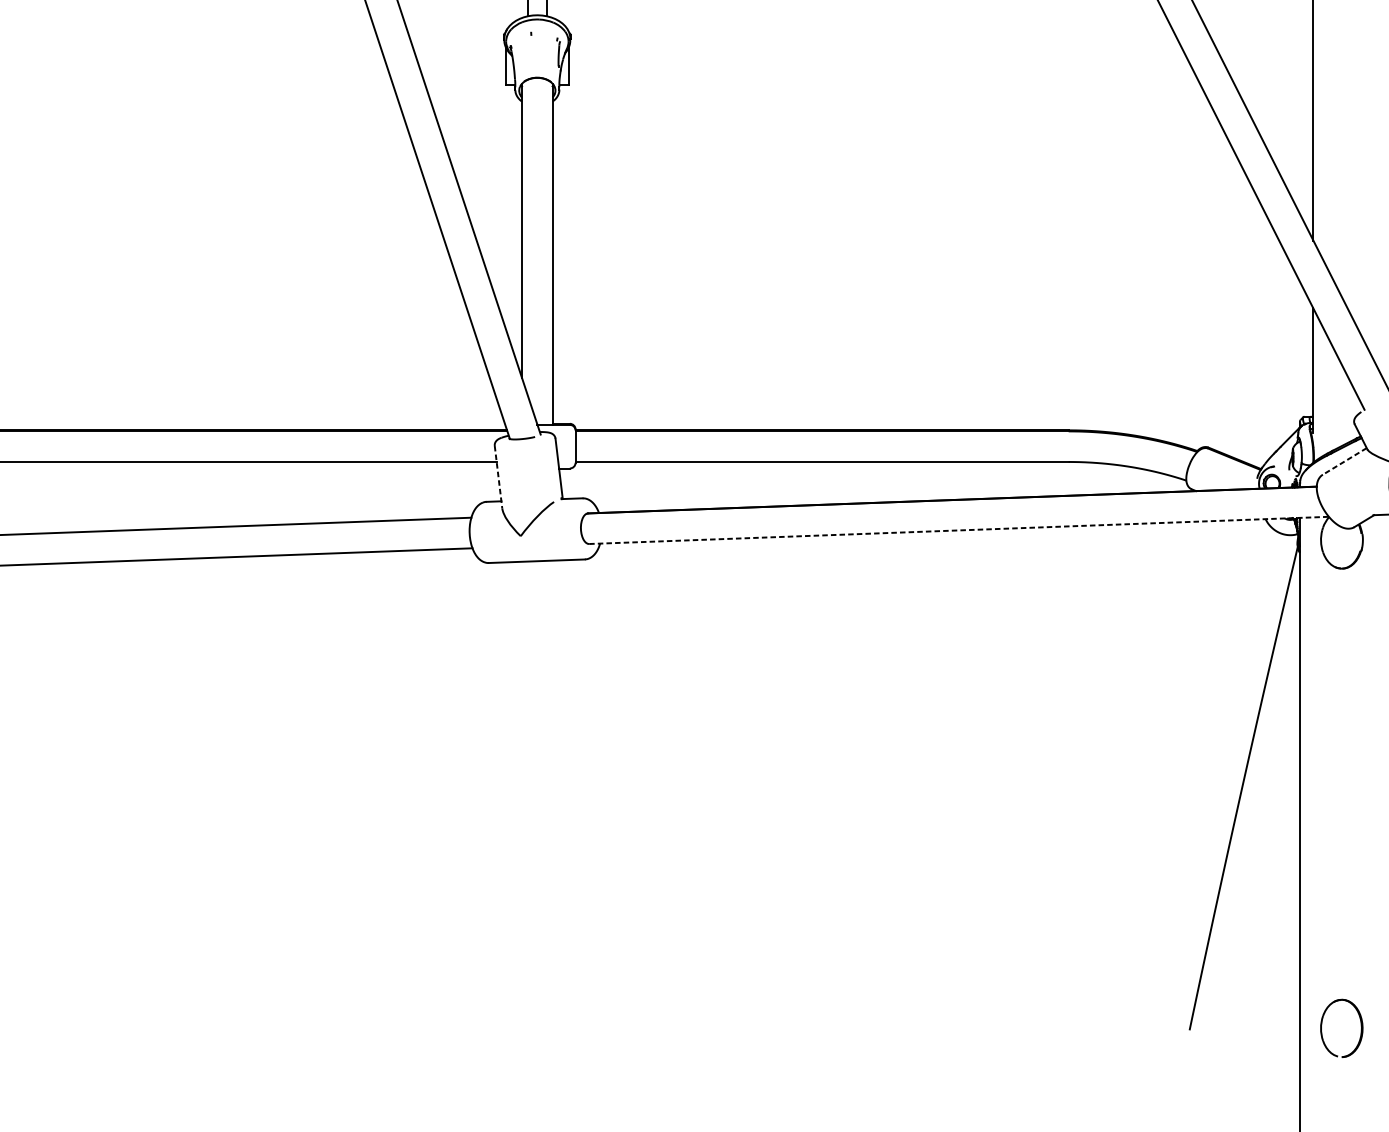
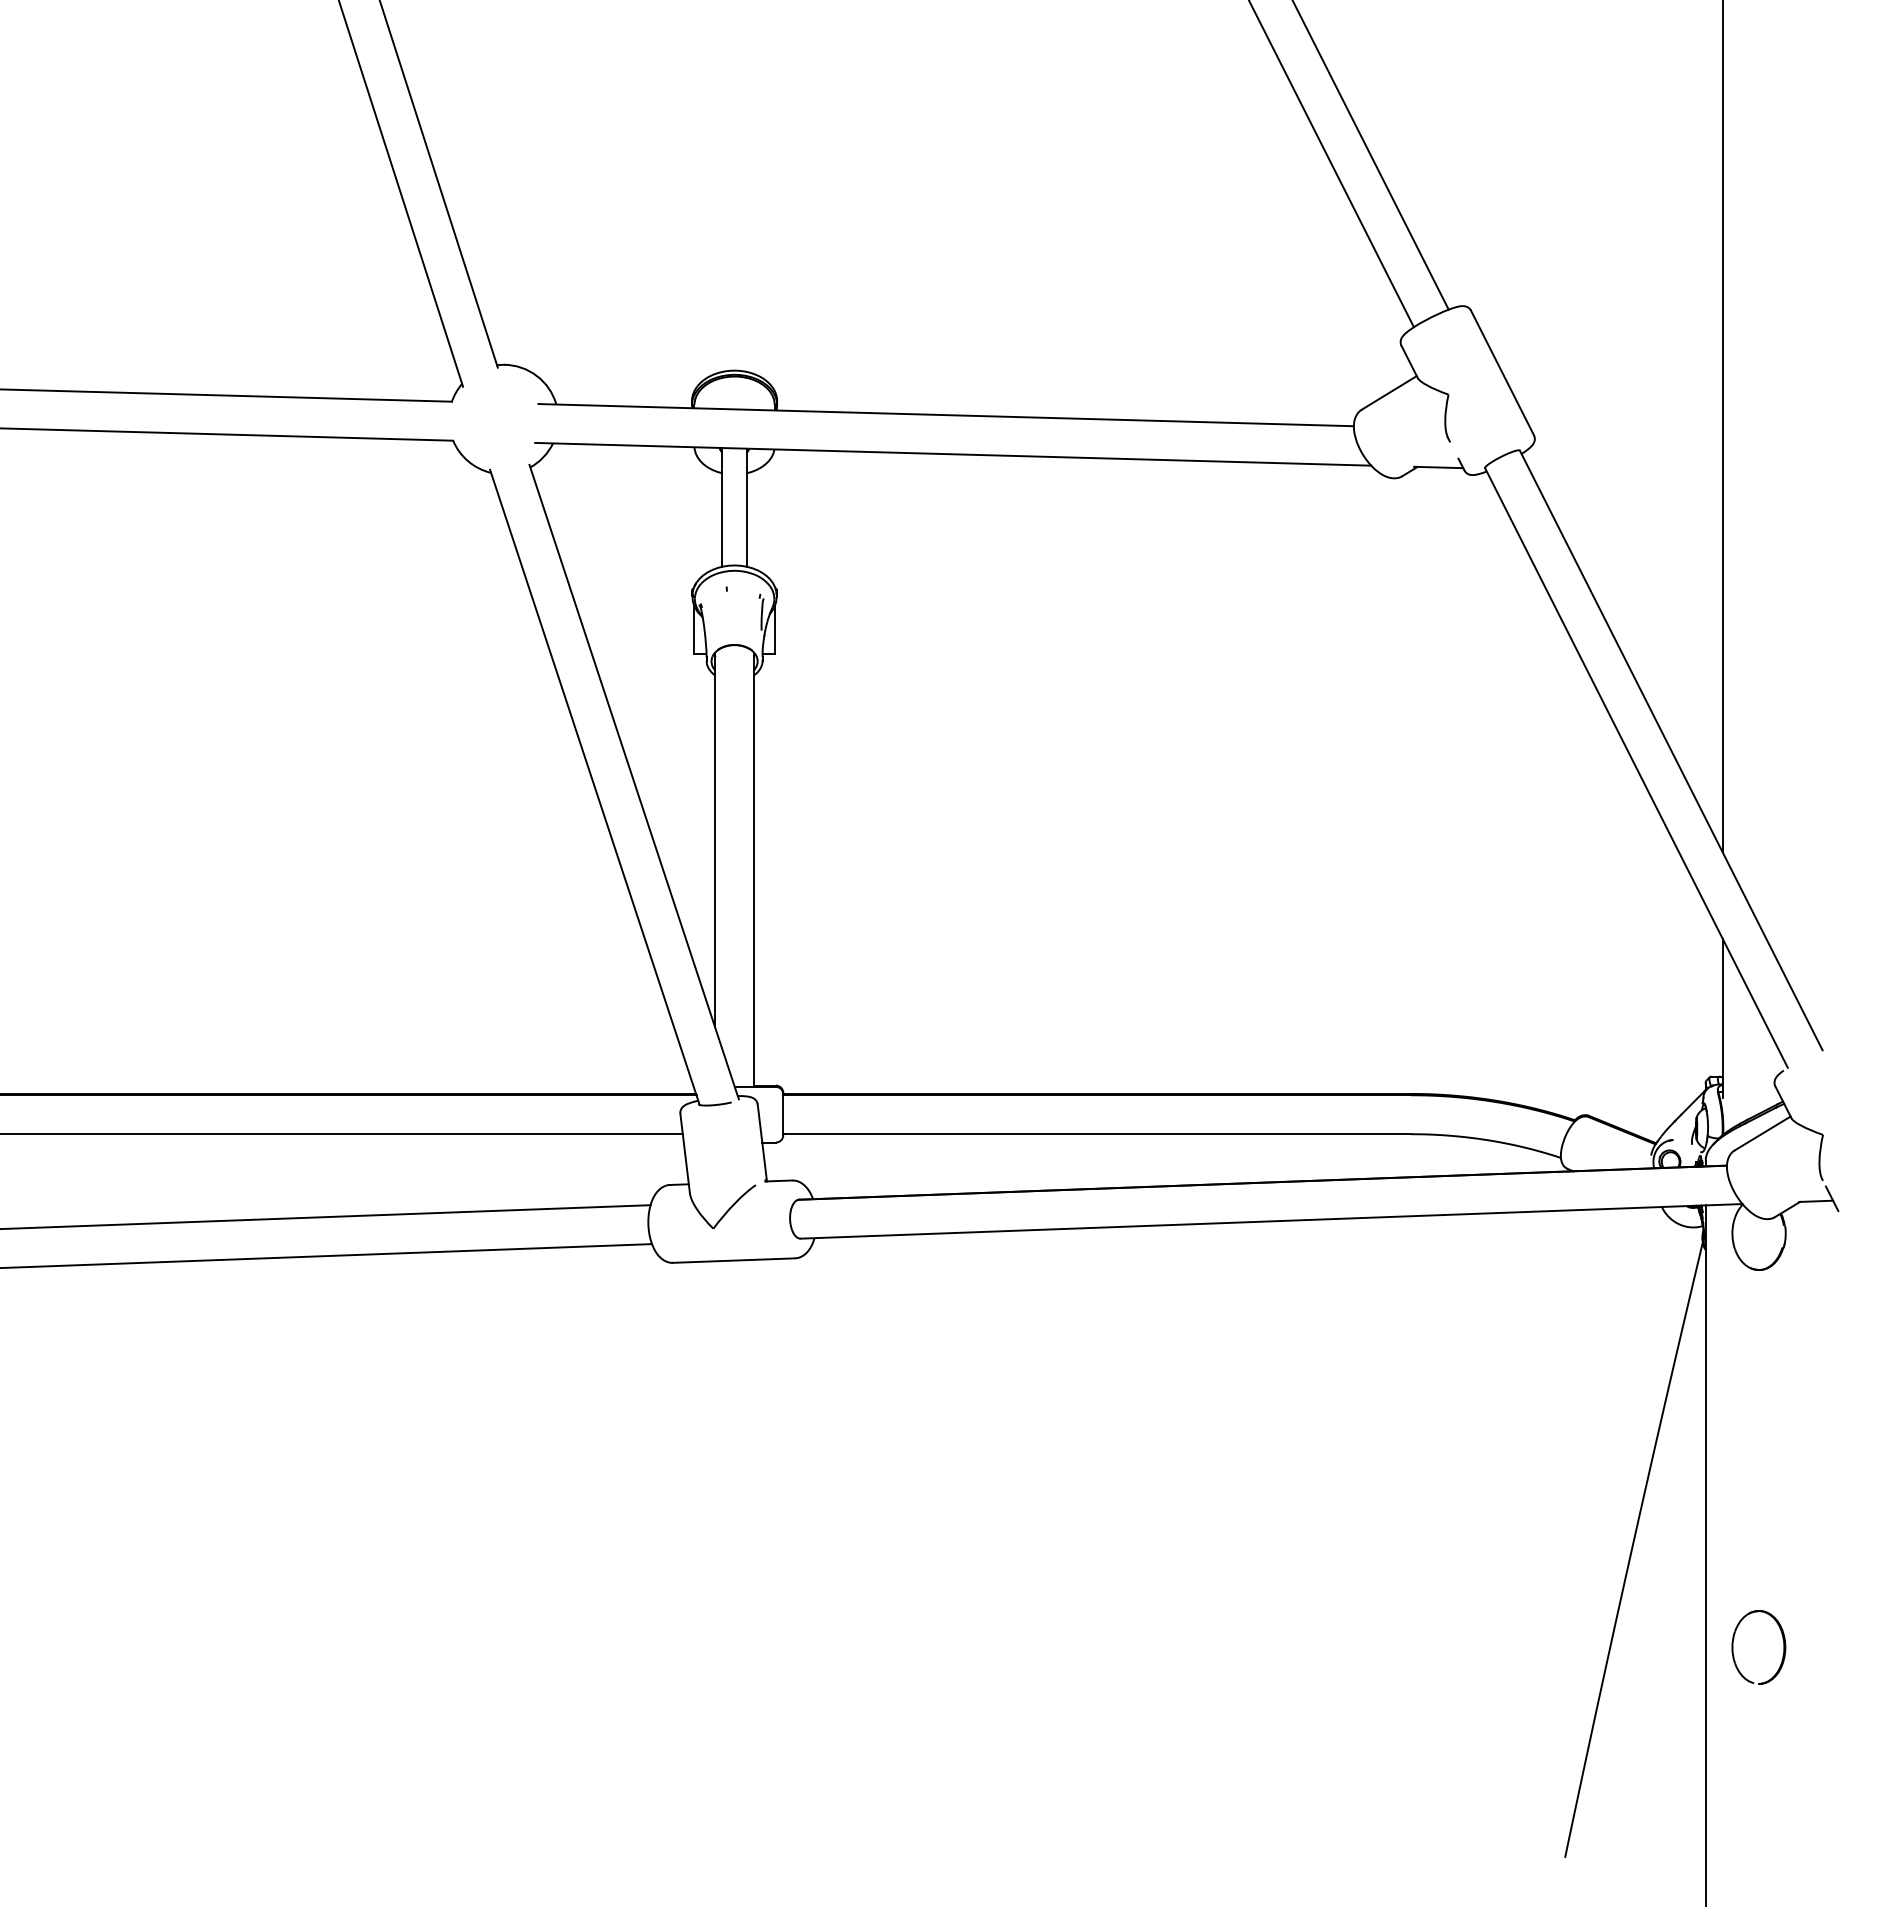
line: (1344, 461) -> (1762, 1133), dashed -> solid
line: (498, 477) -> (685, 1154), dashed -> solid
line: (959, 530) -> (1272, 1221), dashed -> solid
part: (1321, 1028) -> (1733, 1647), moved

